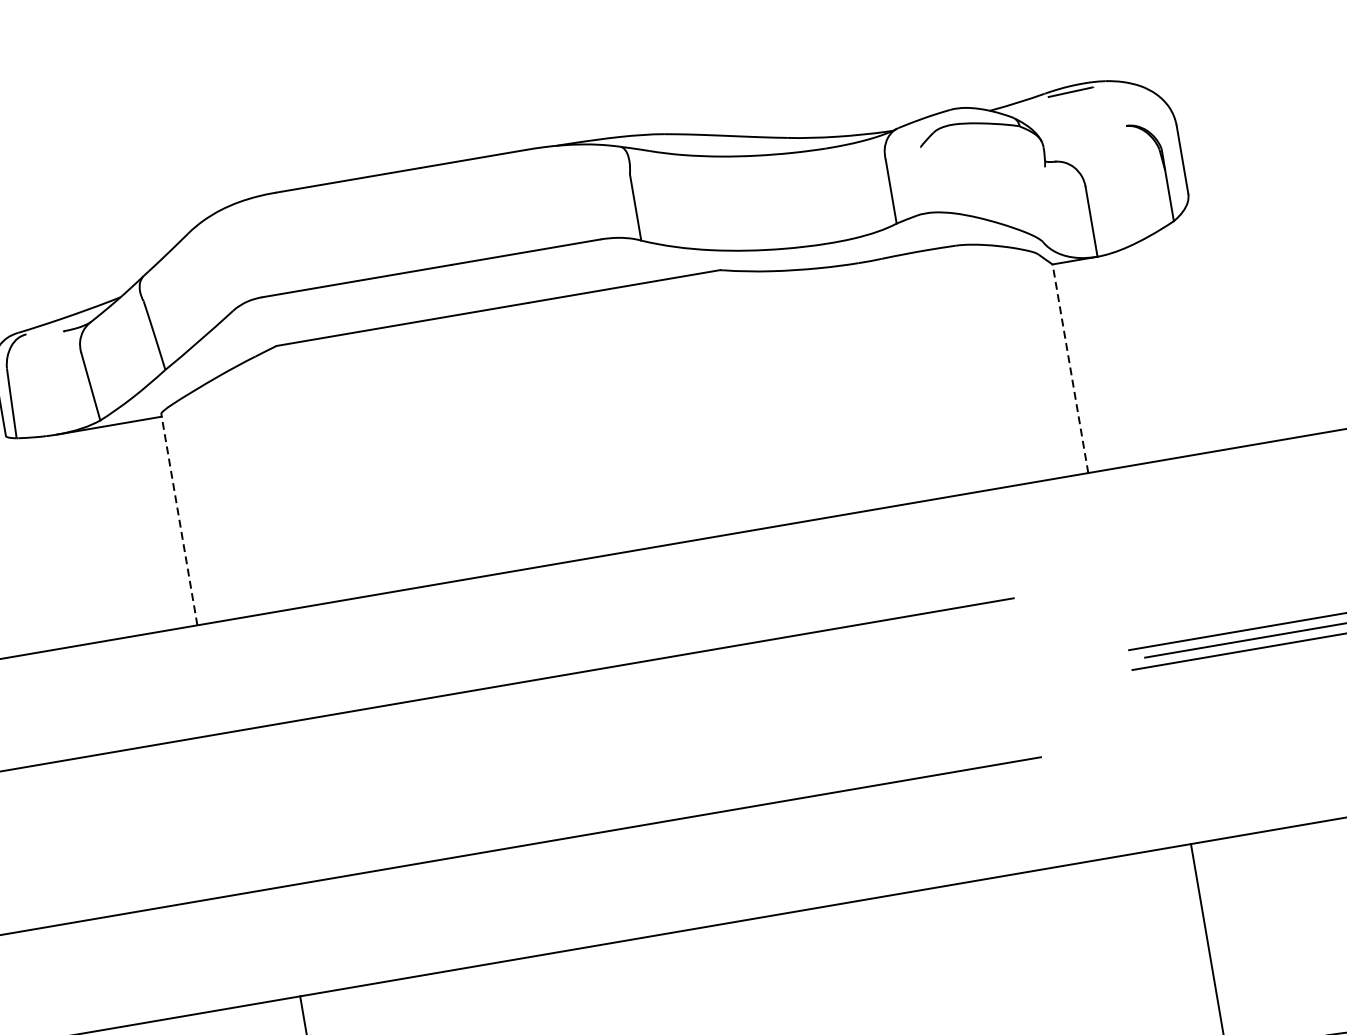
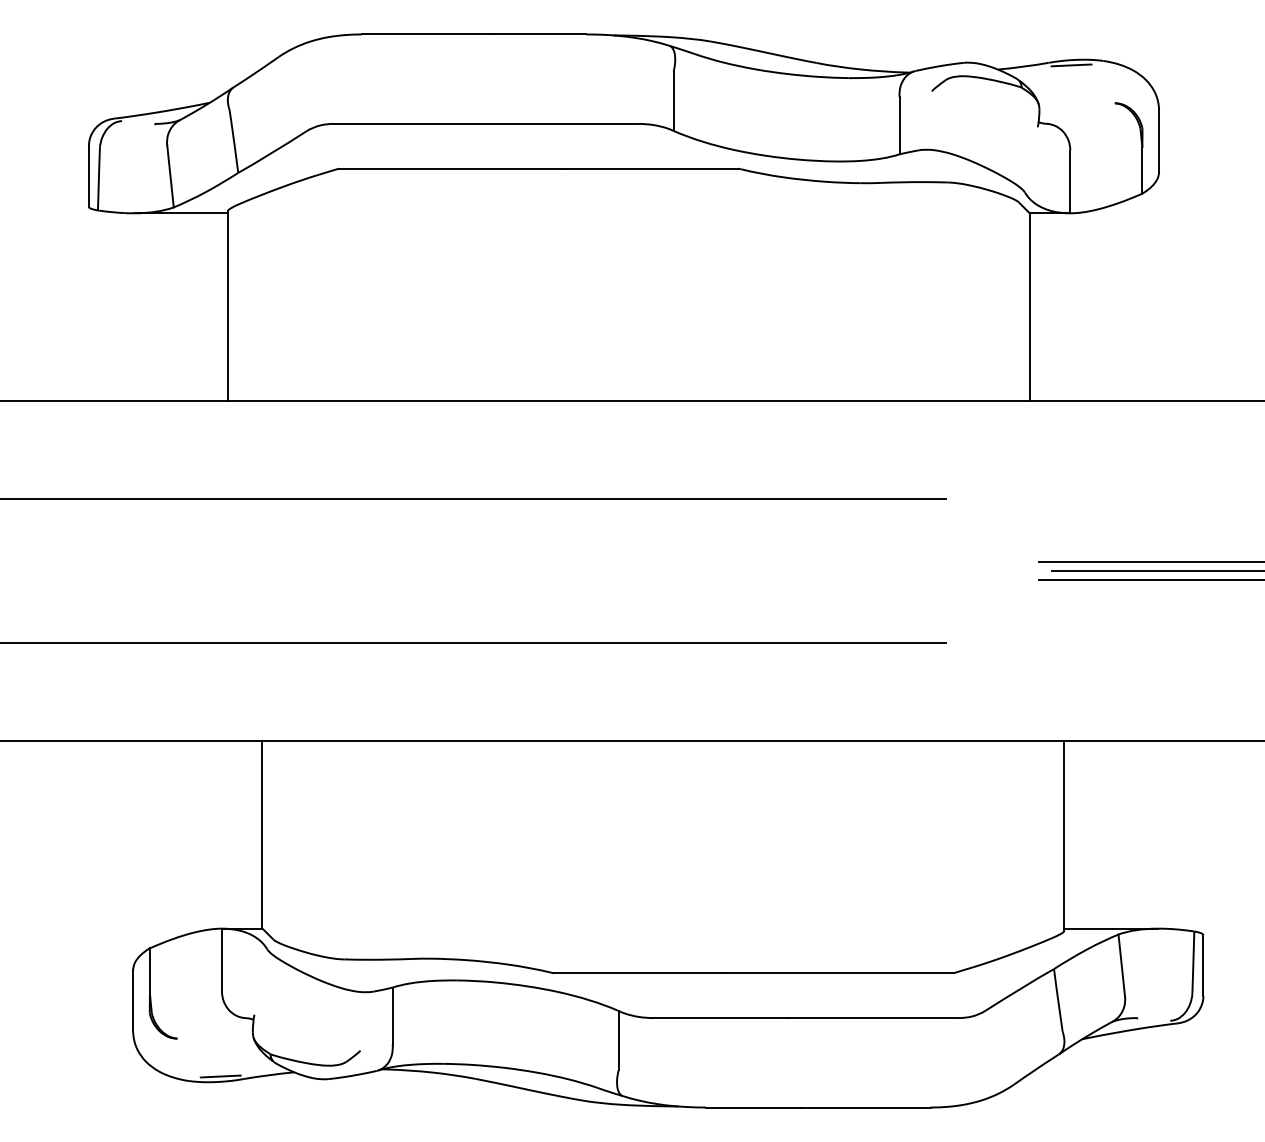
line: (1070, 369) -> (1029, 307), dashed -> solid
line: (179, 519) -> (228, 305), dashed -> solid

